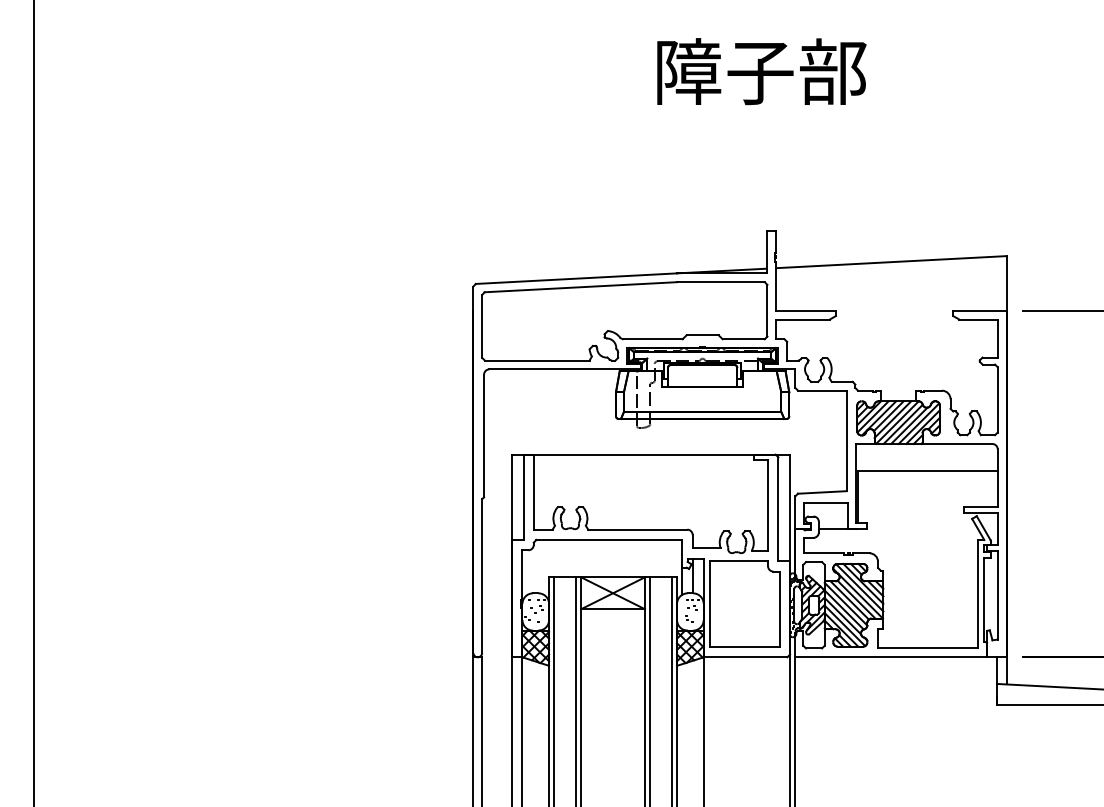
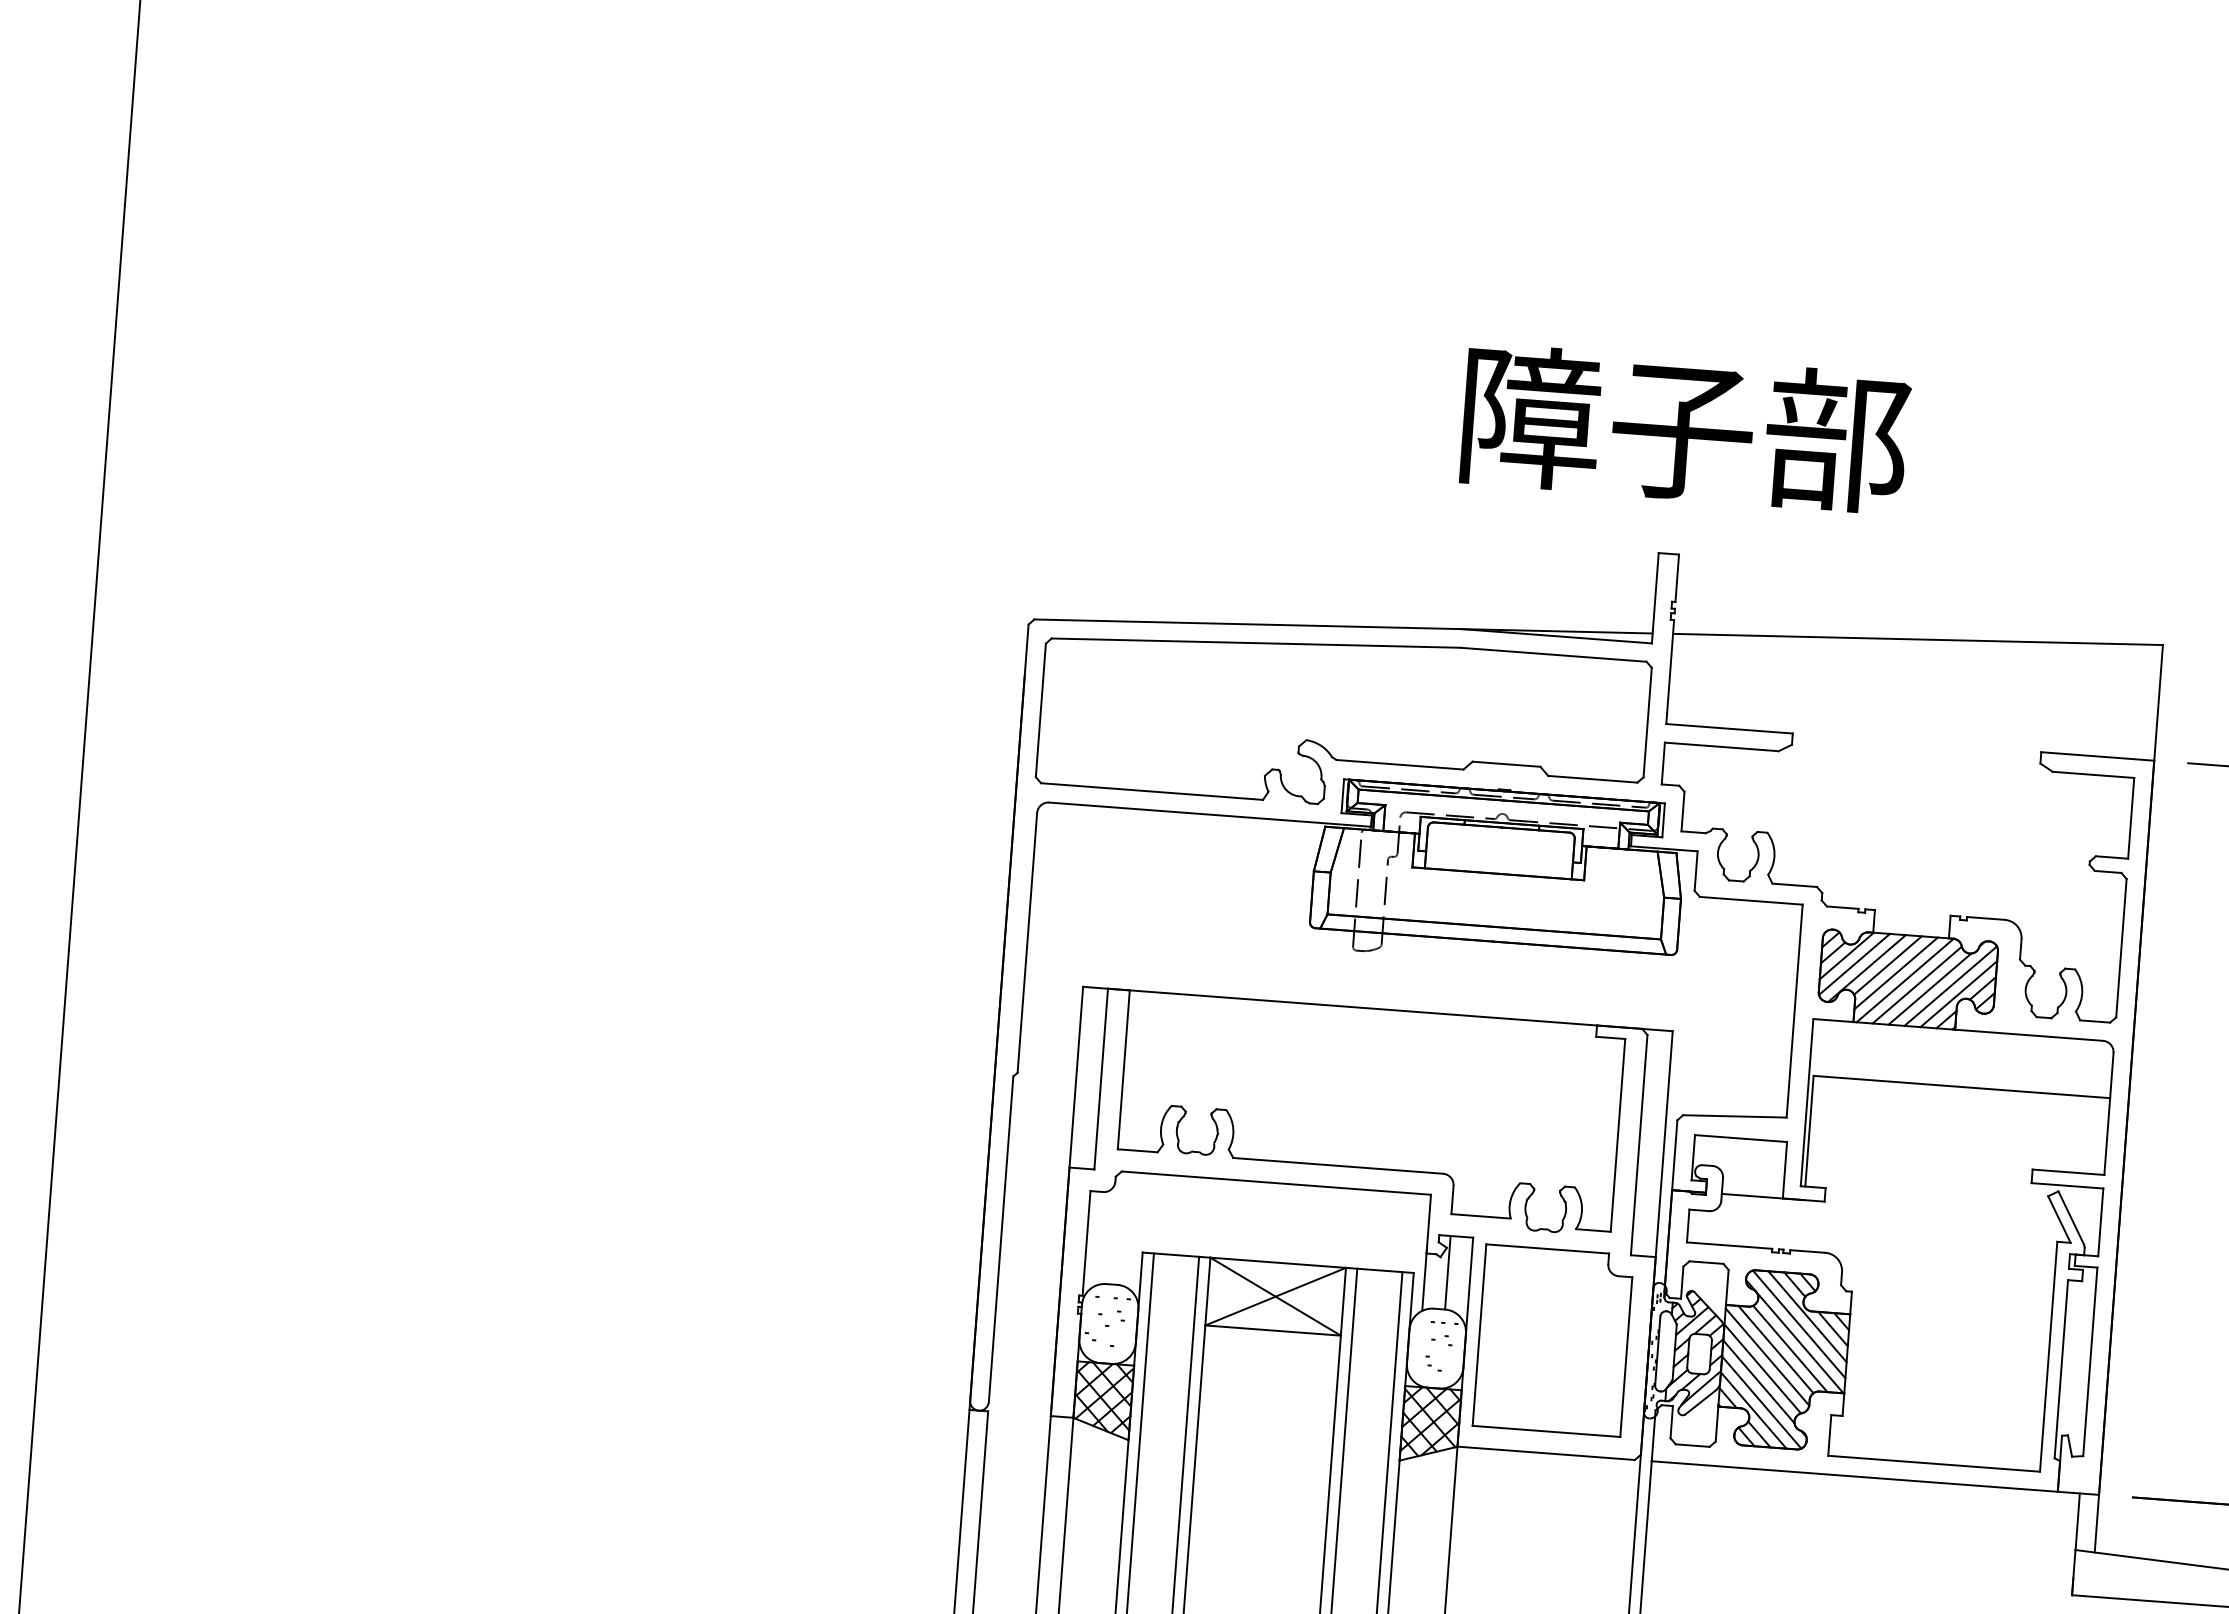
text: (761, 71) -> (1684, 428), moved

